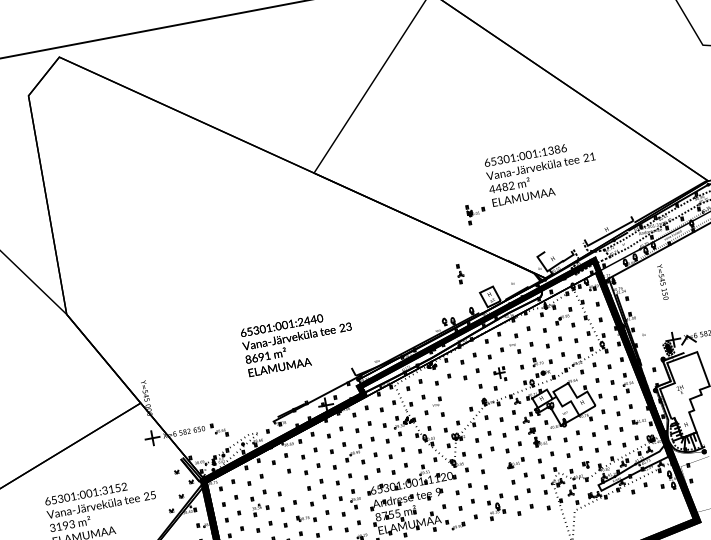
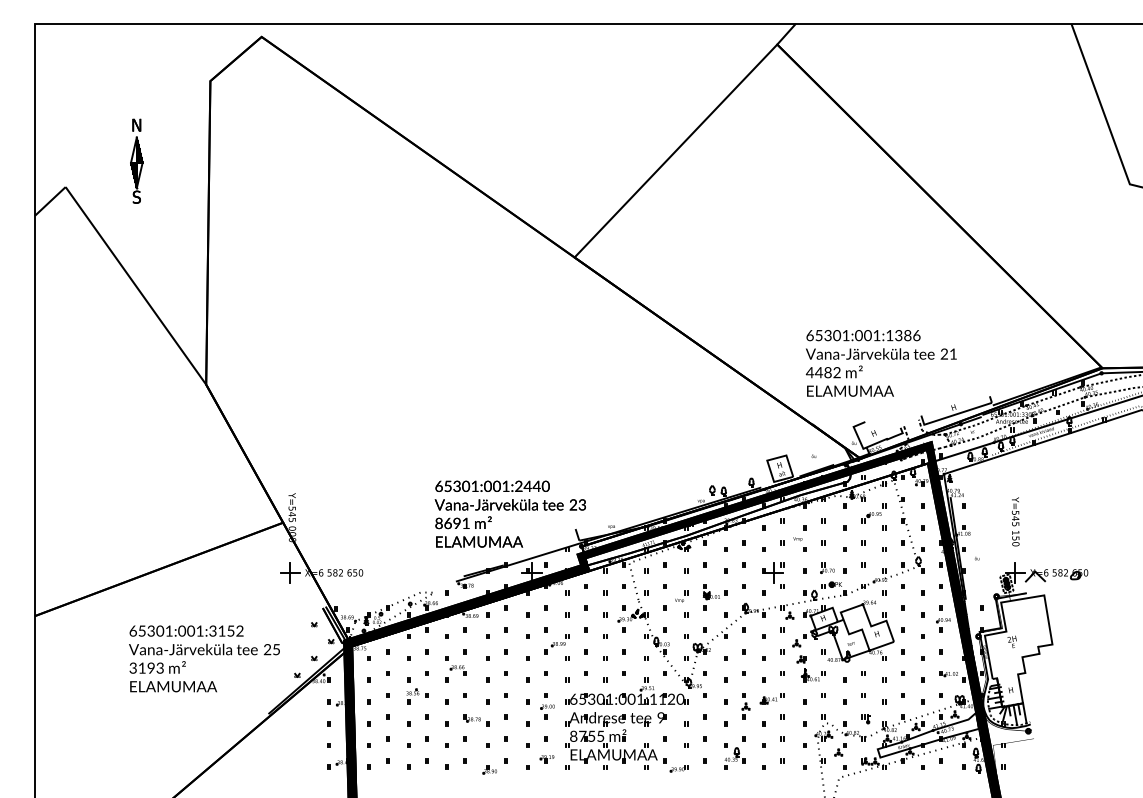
text: (541, 173) -> (880, 363), moved
part: (475, 213) -> (714, 597), moved
part: (460, 274) -> (745, 706), moved
text: (662, 282) -> (1015, 521), moved
text: (297, 342) -> (509, 513), moved
part: (500, 374) -> (773, 575), size x1.43
part: (218, 429) -> (455, 665), moved

